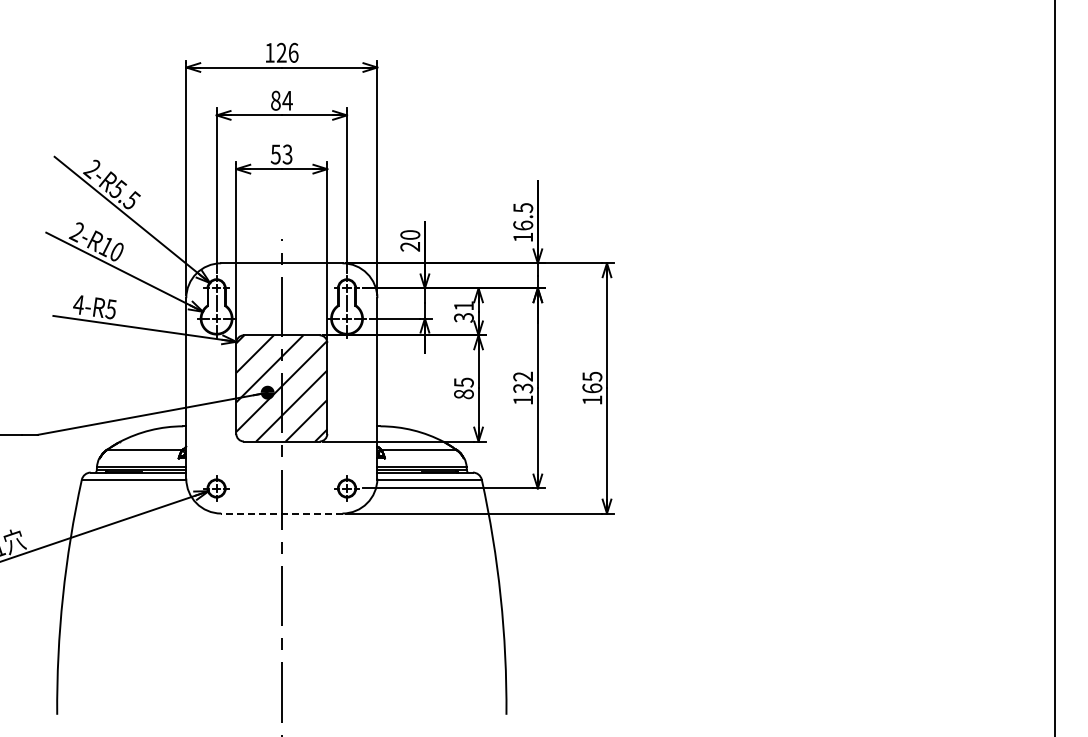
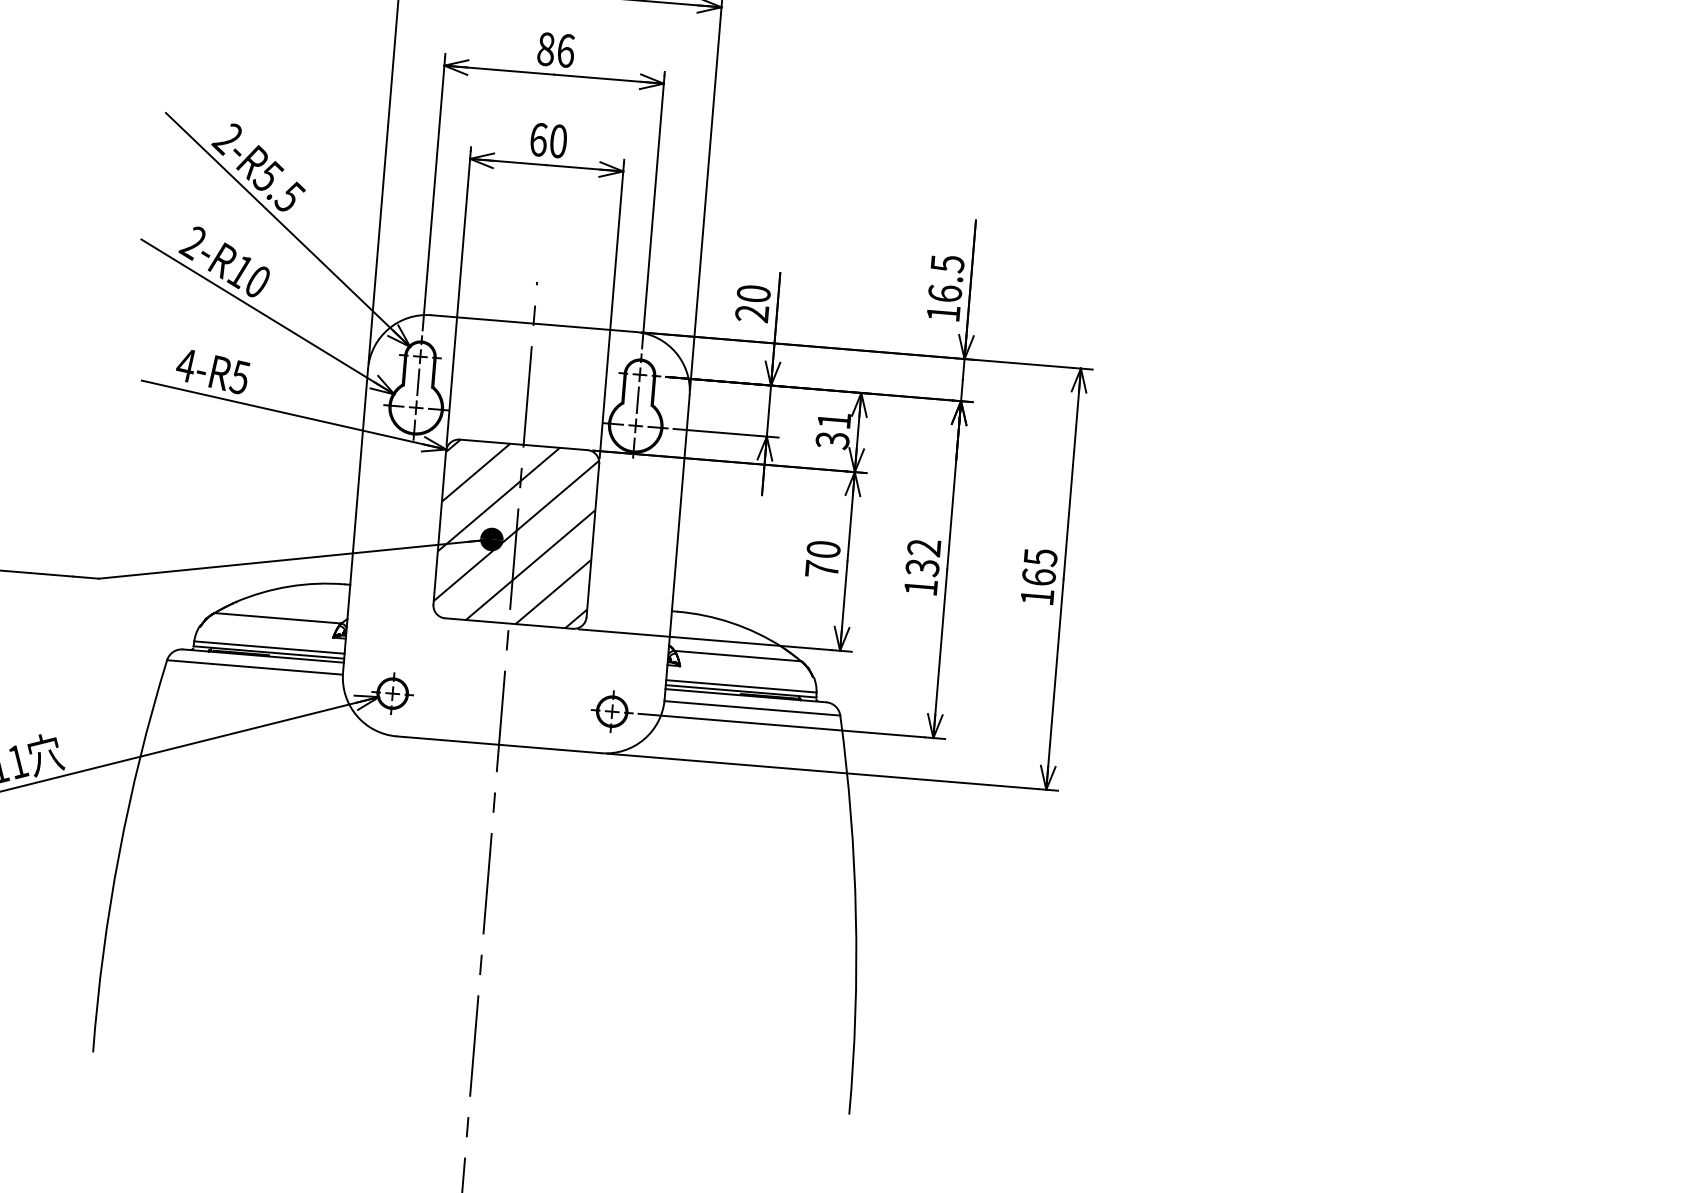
text: (287, 100) -> (565, 50), 84 -> 86
text: (281, 154) -> (548, 140), 53 -> 60
text: (463, 388) -> (822, 559), 85 -> 70
line: (281, 513) -> (498, 744), dashed -> solid

